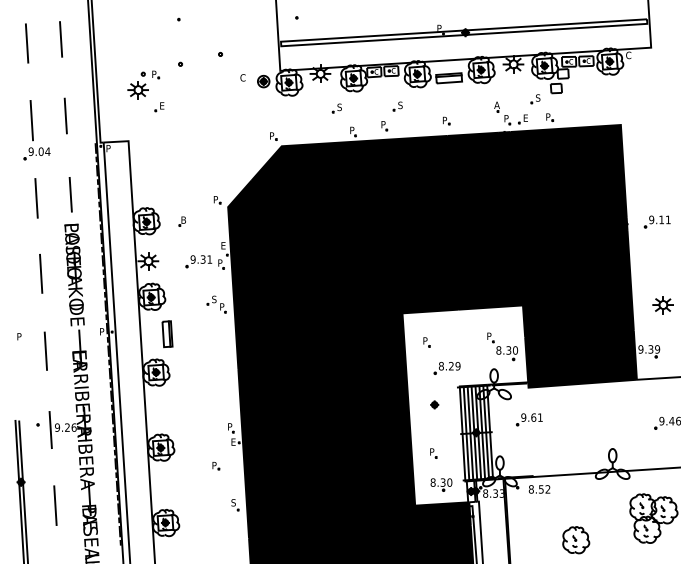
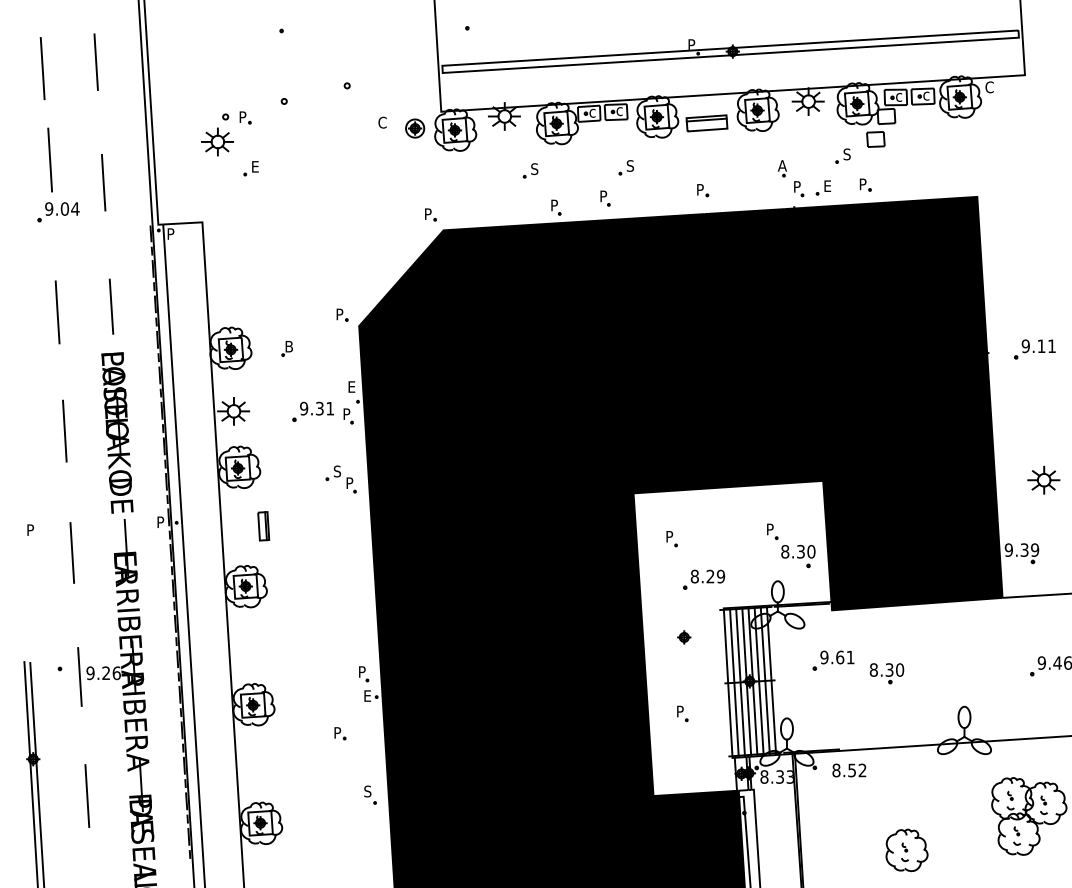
part: (36, 130) -> (57, 175), moved
part: (167, 334) -> (263, 526), size x0.7
part: (441, 484) -> (887, 673), moved

